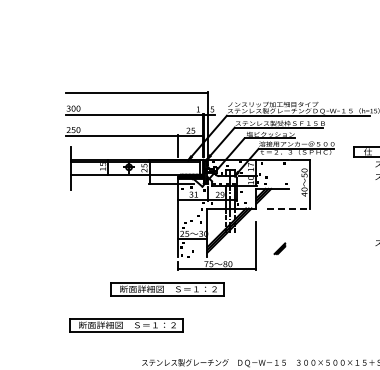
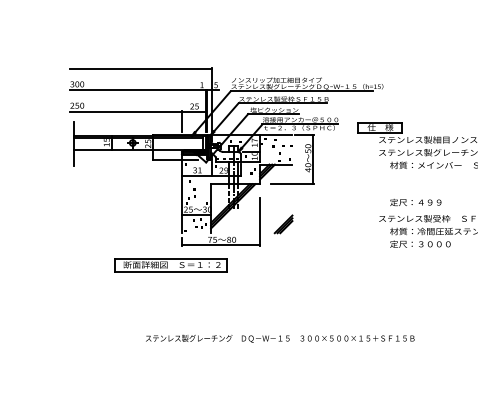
line: (288, 208) -> (292, 184), dashed -> solid
part: (279, 248) -> (283, 224), size x1.67
part: (125, 325) -> (129, 301), removed

